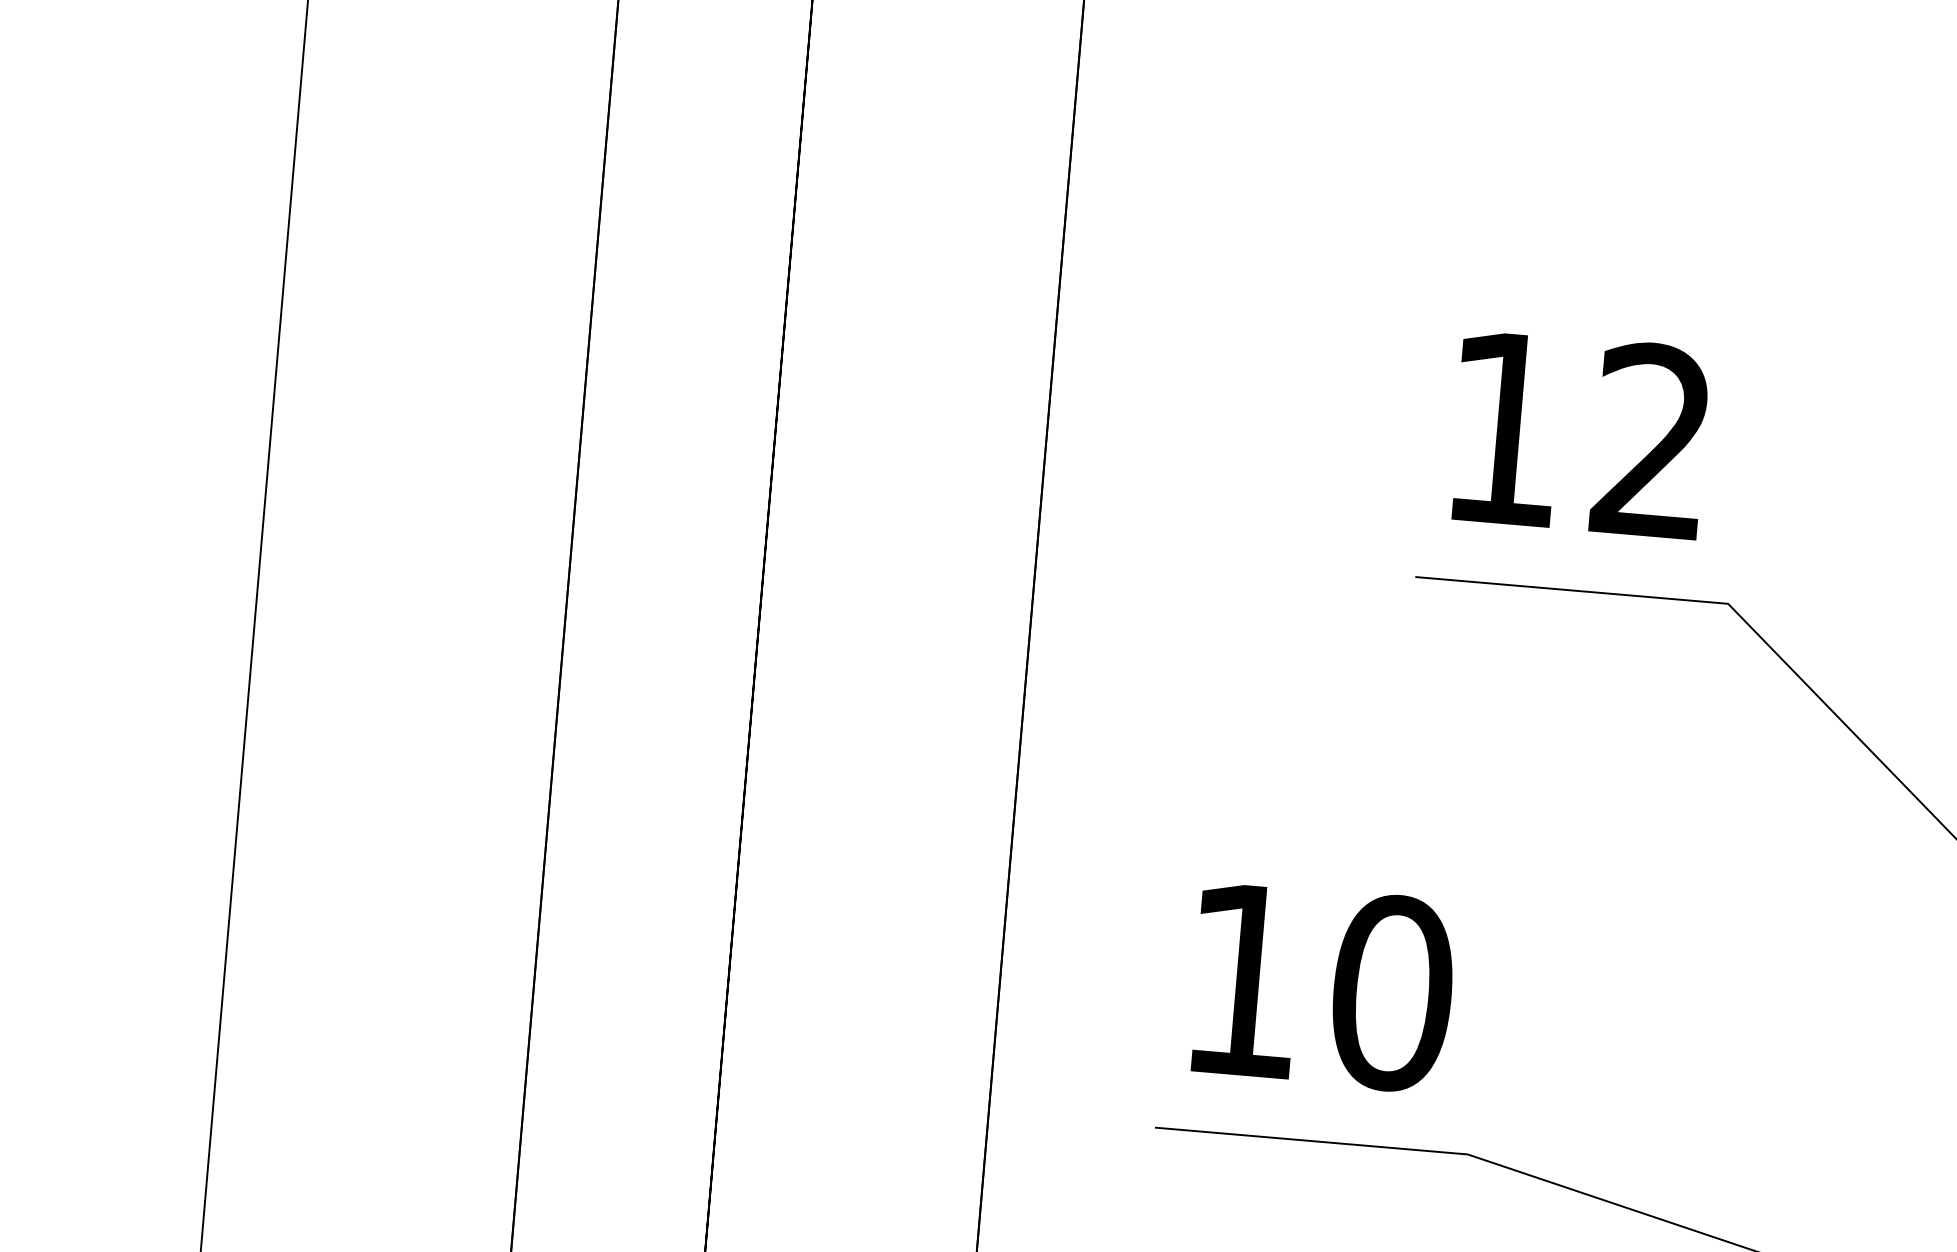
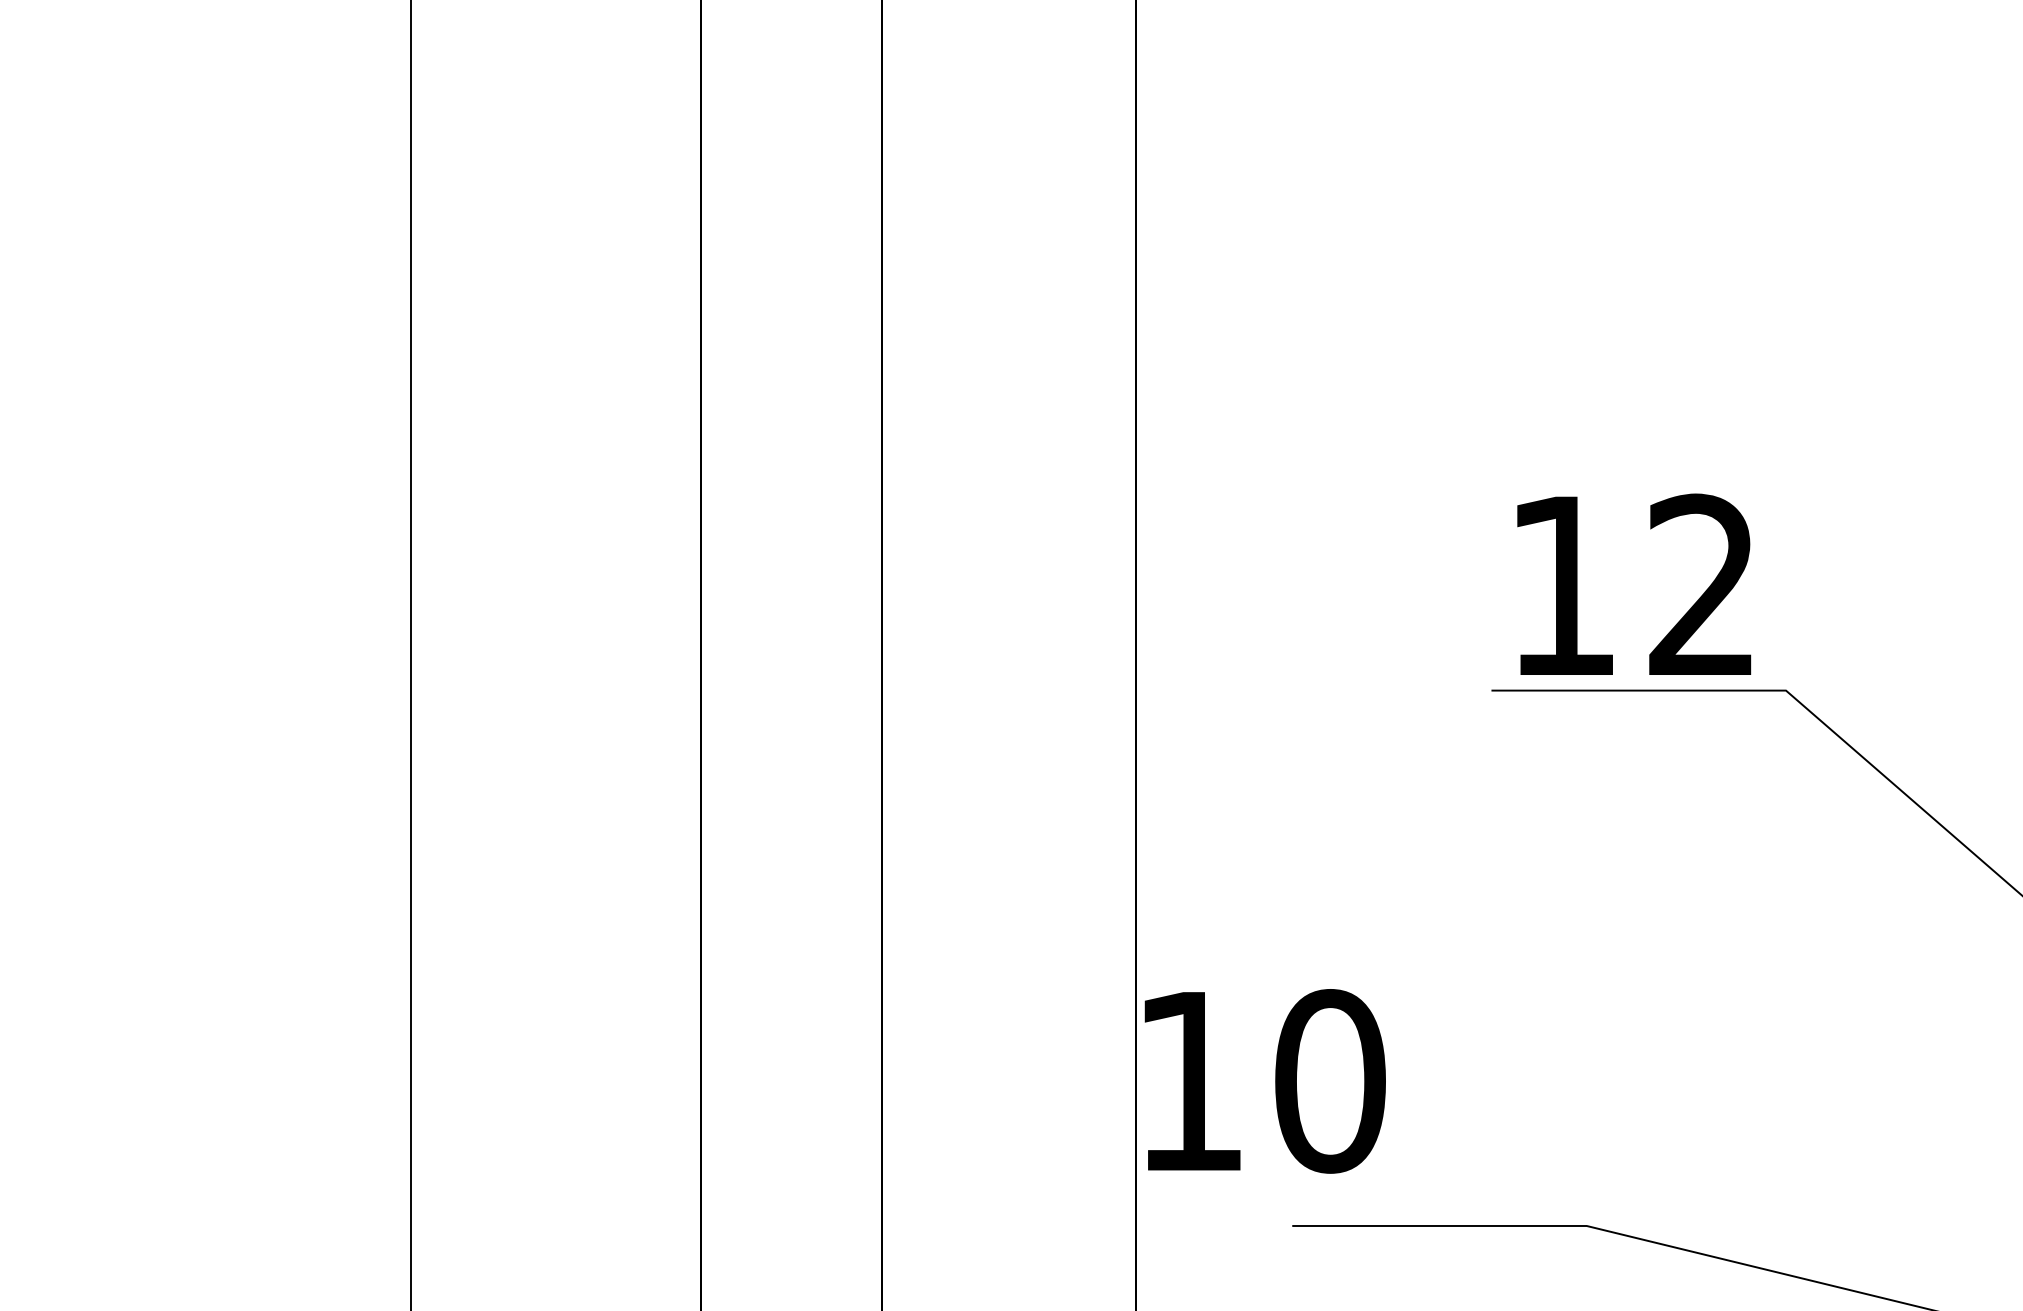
text: (1580, 432) -> (1634, 583), moved
text: (1322, 987) -> (1264, 1081), moved

